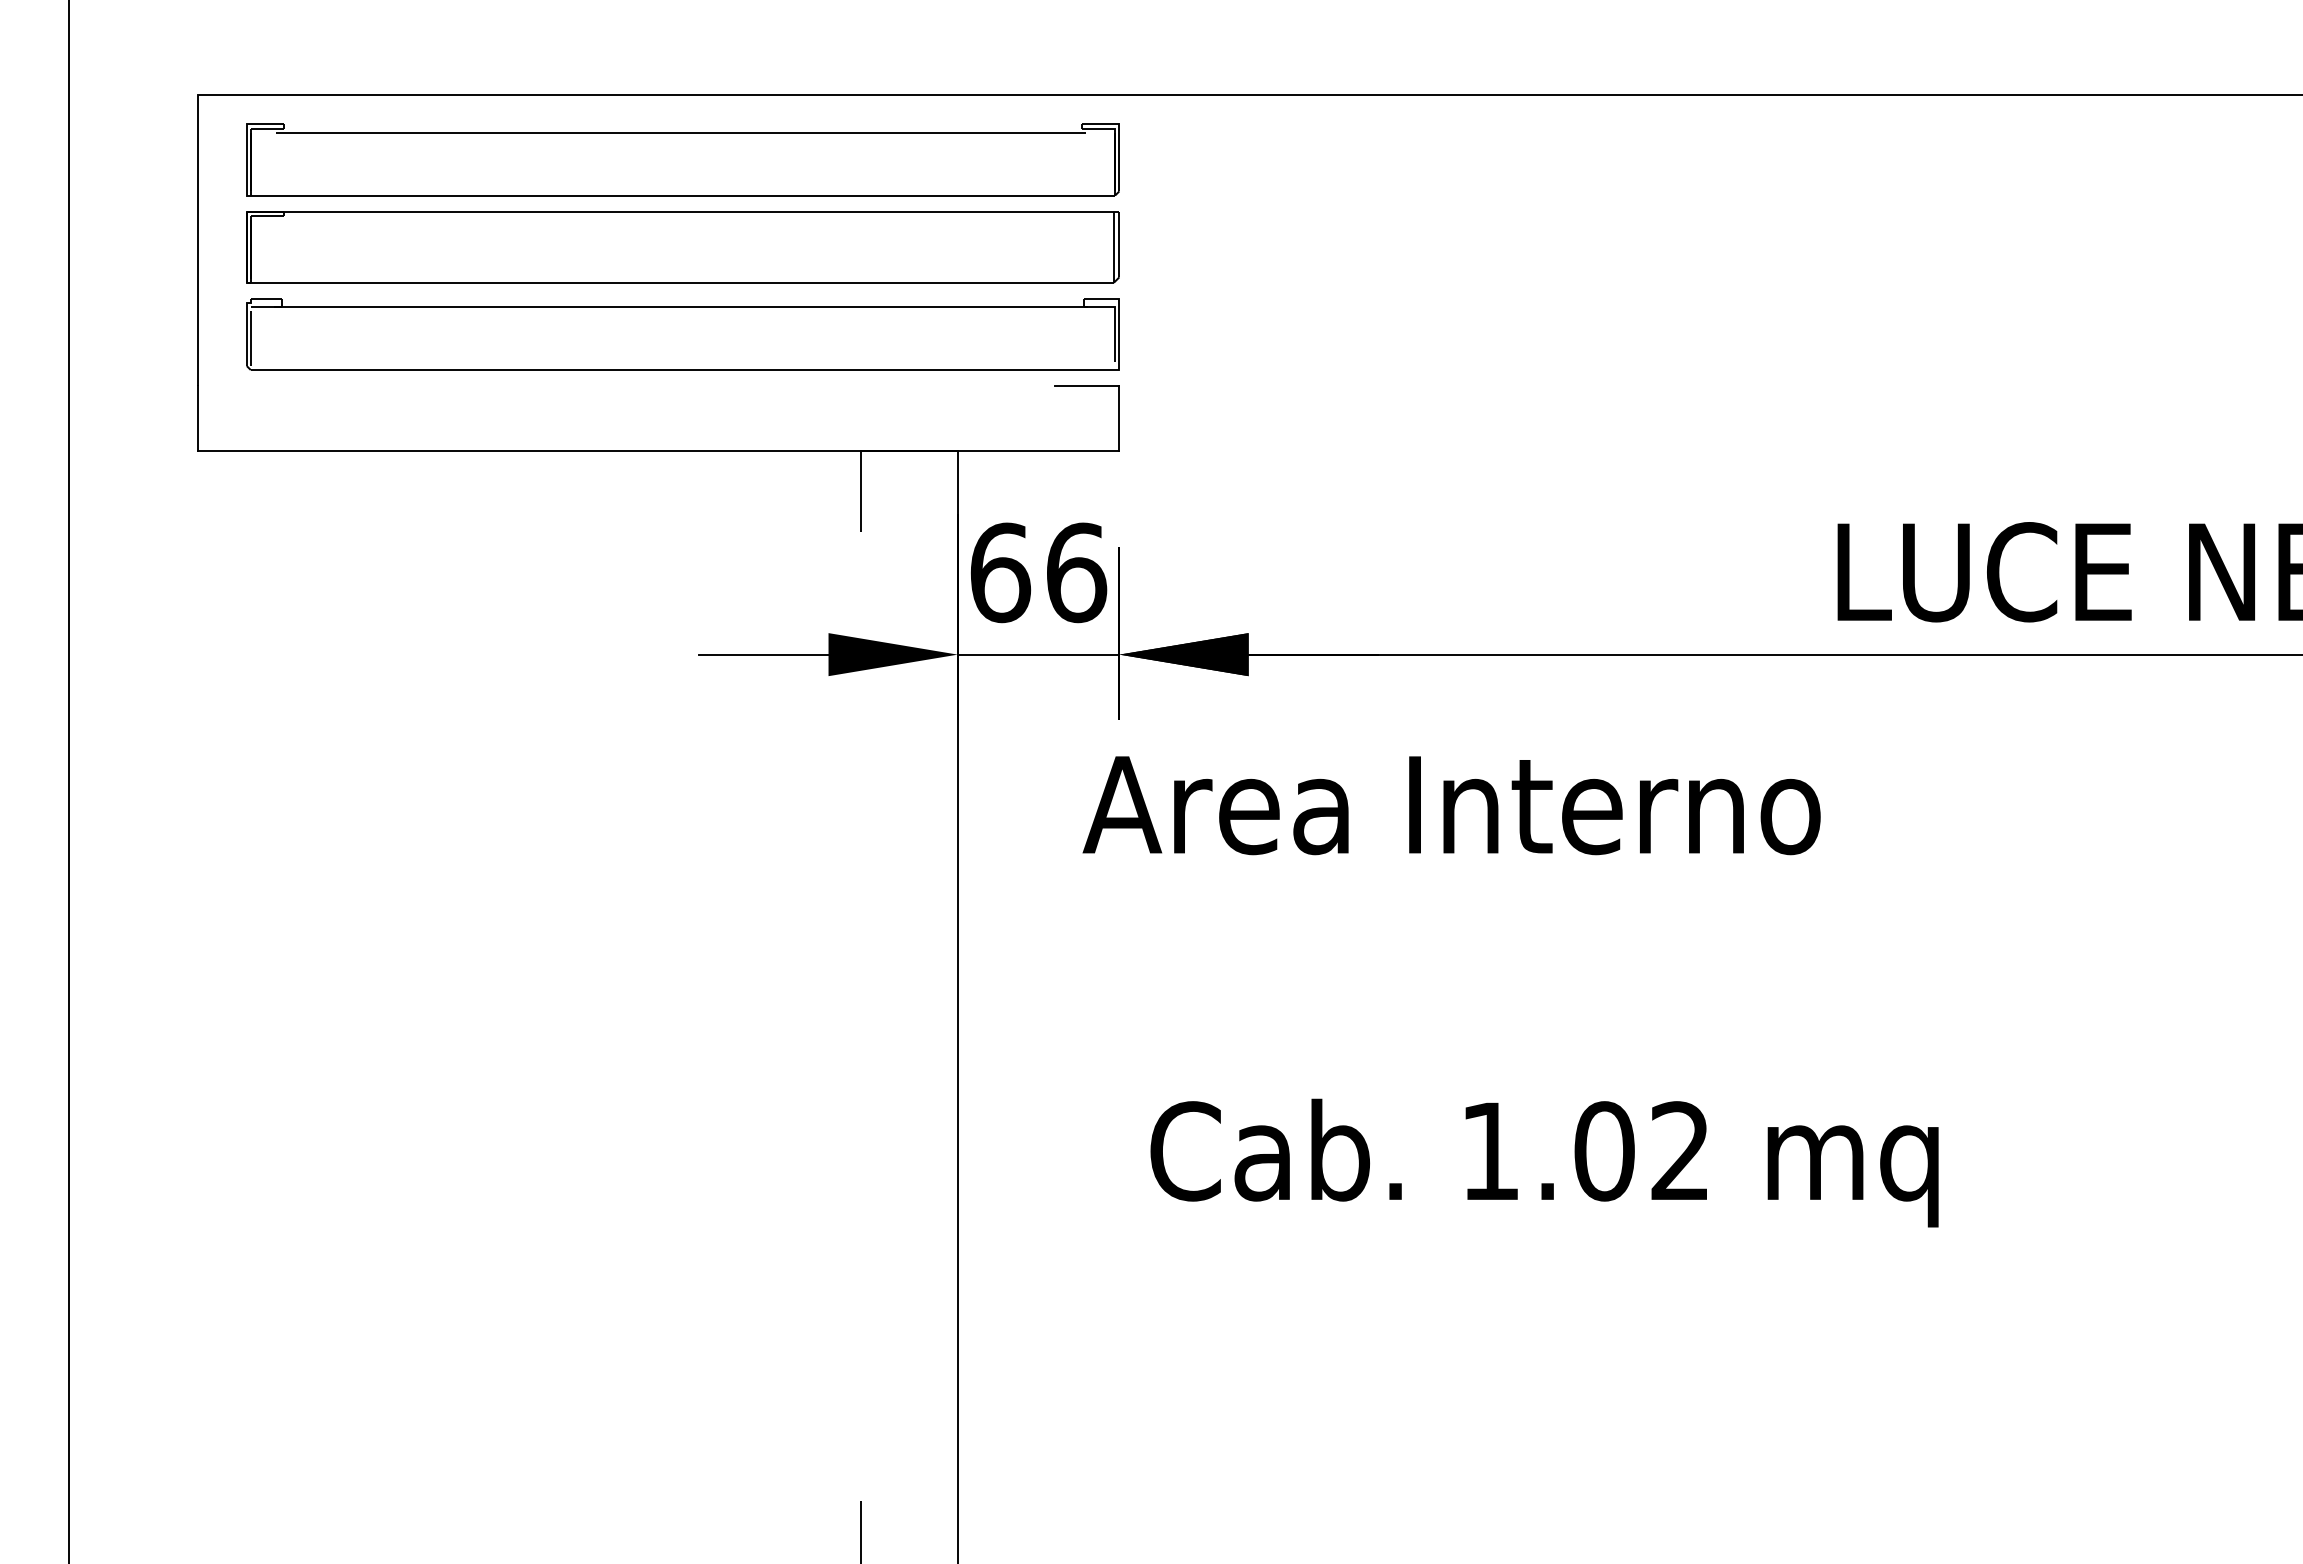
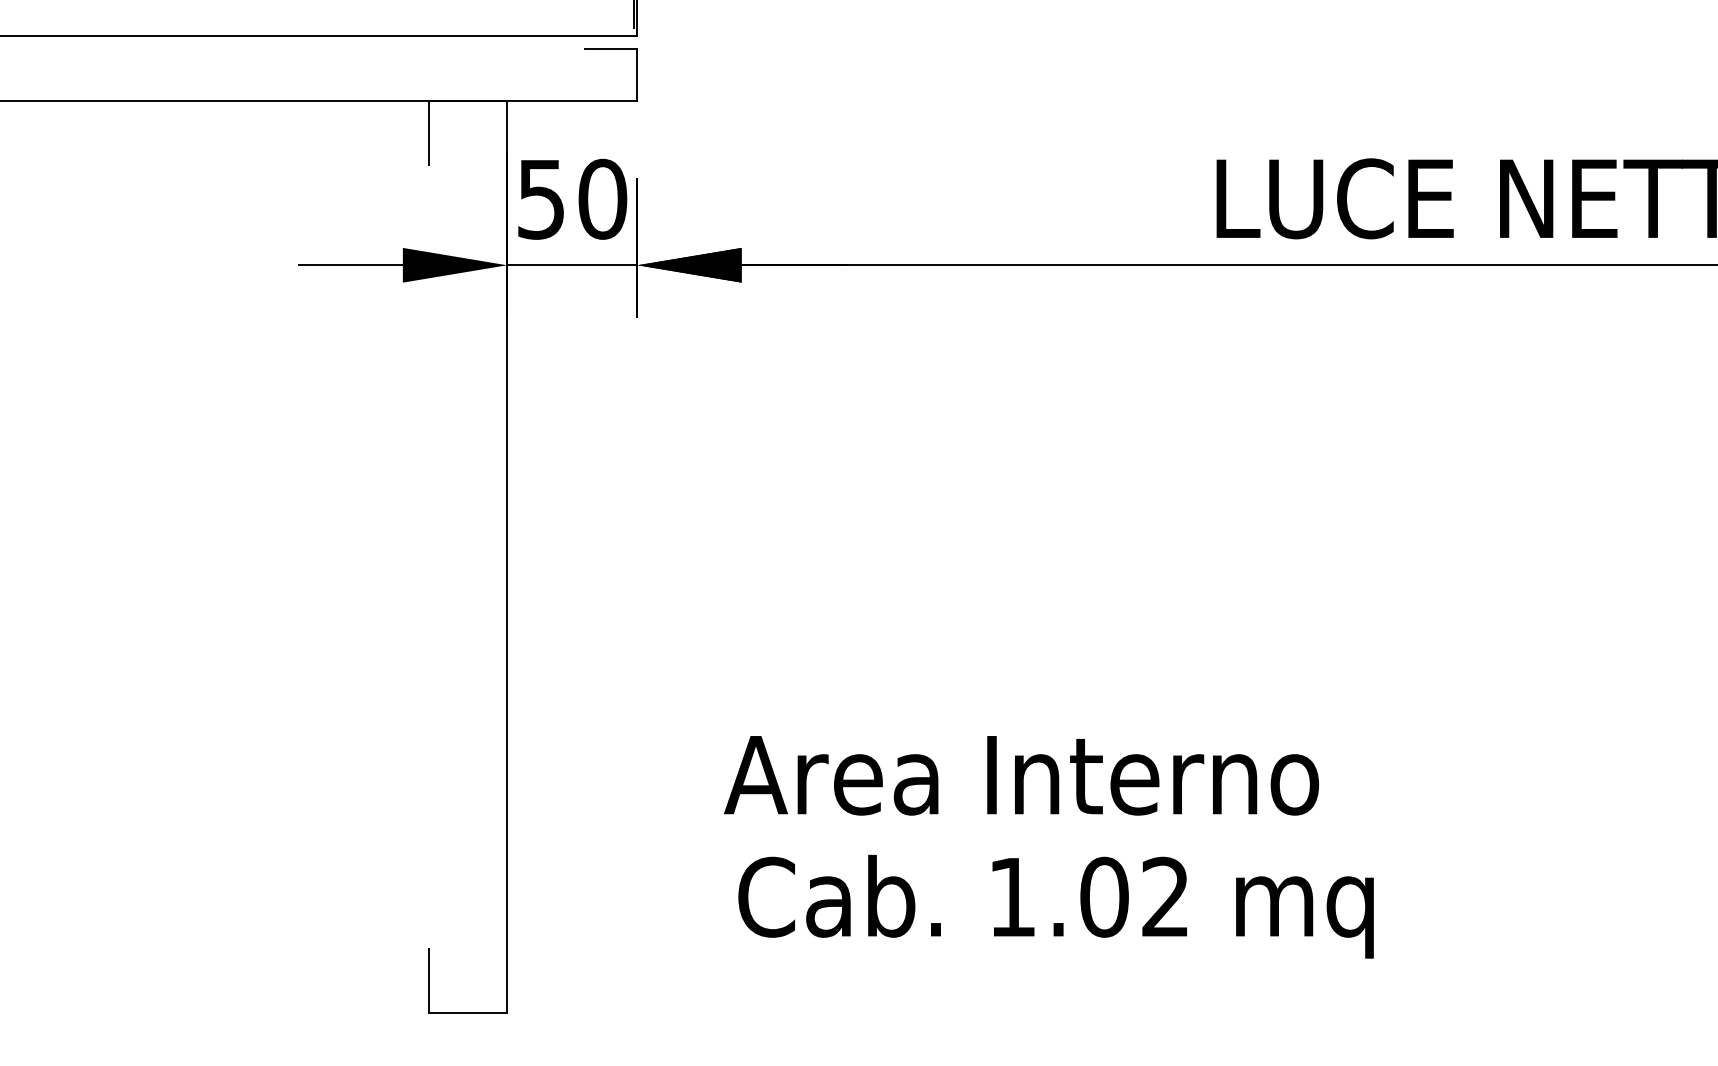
text: (1038, 572) -> (572, 199), 66 -> 50
text: (1451, 805) -> (1021, 775), moved
text: (1544, 1162) -> (1056, 906), moved

